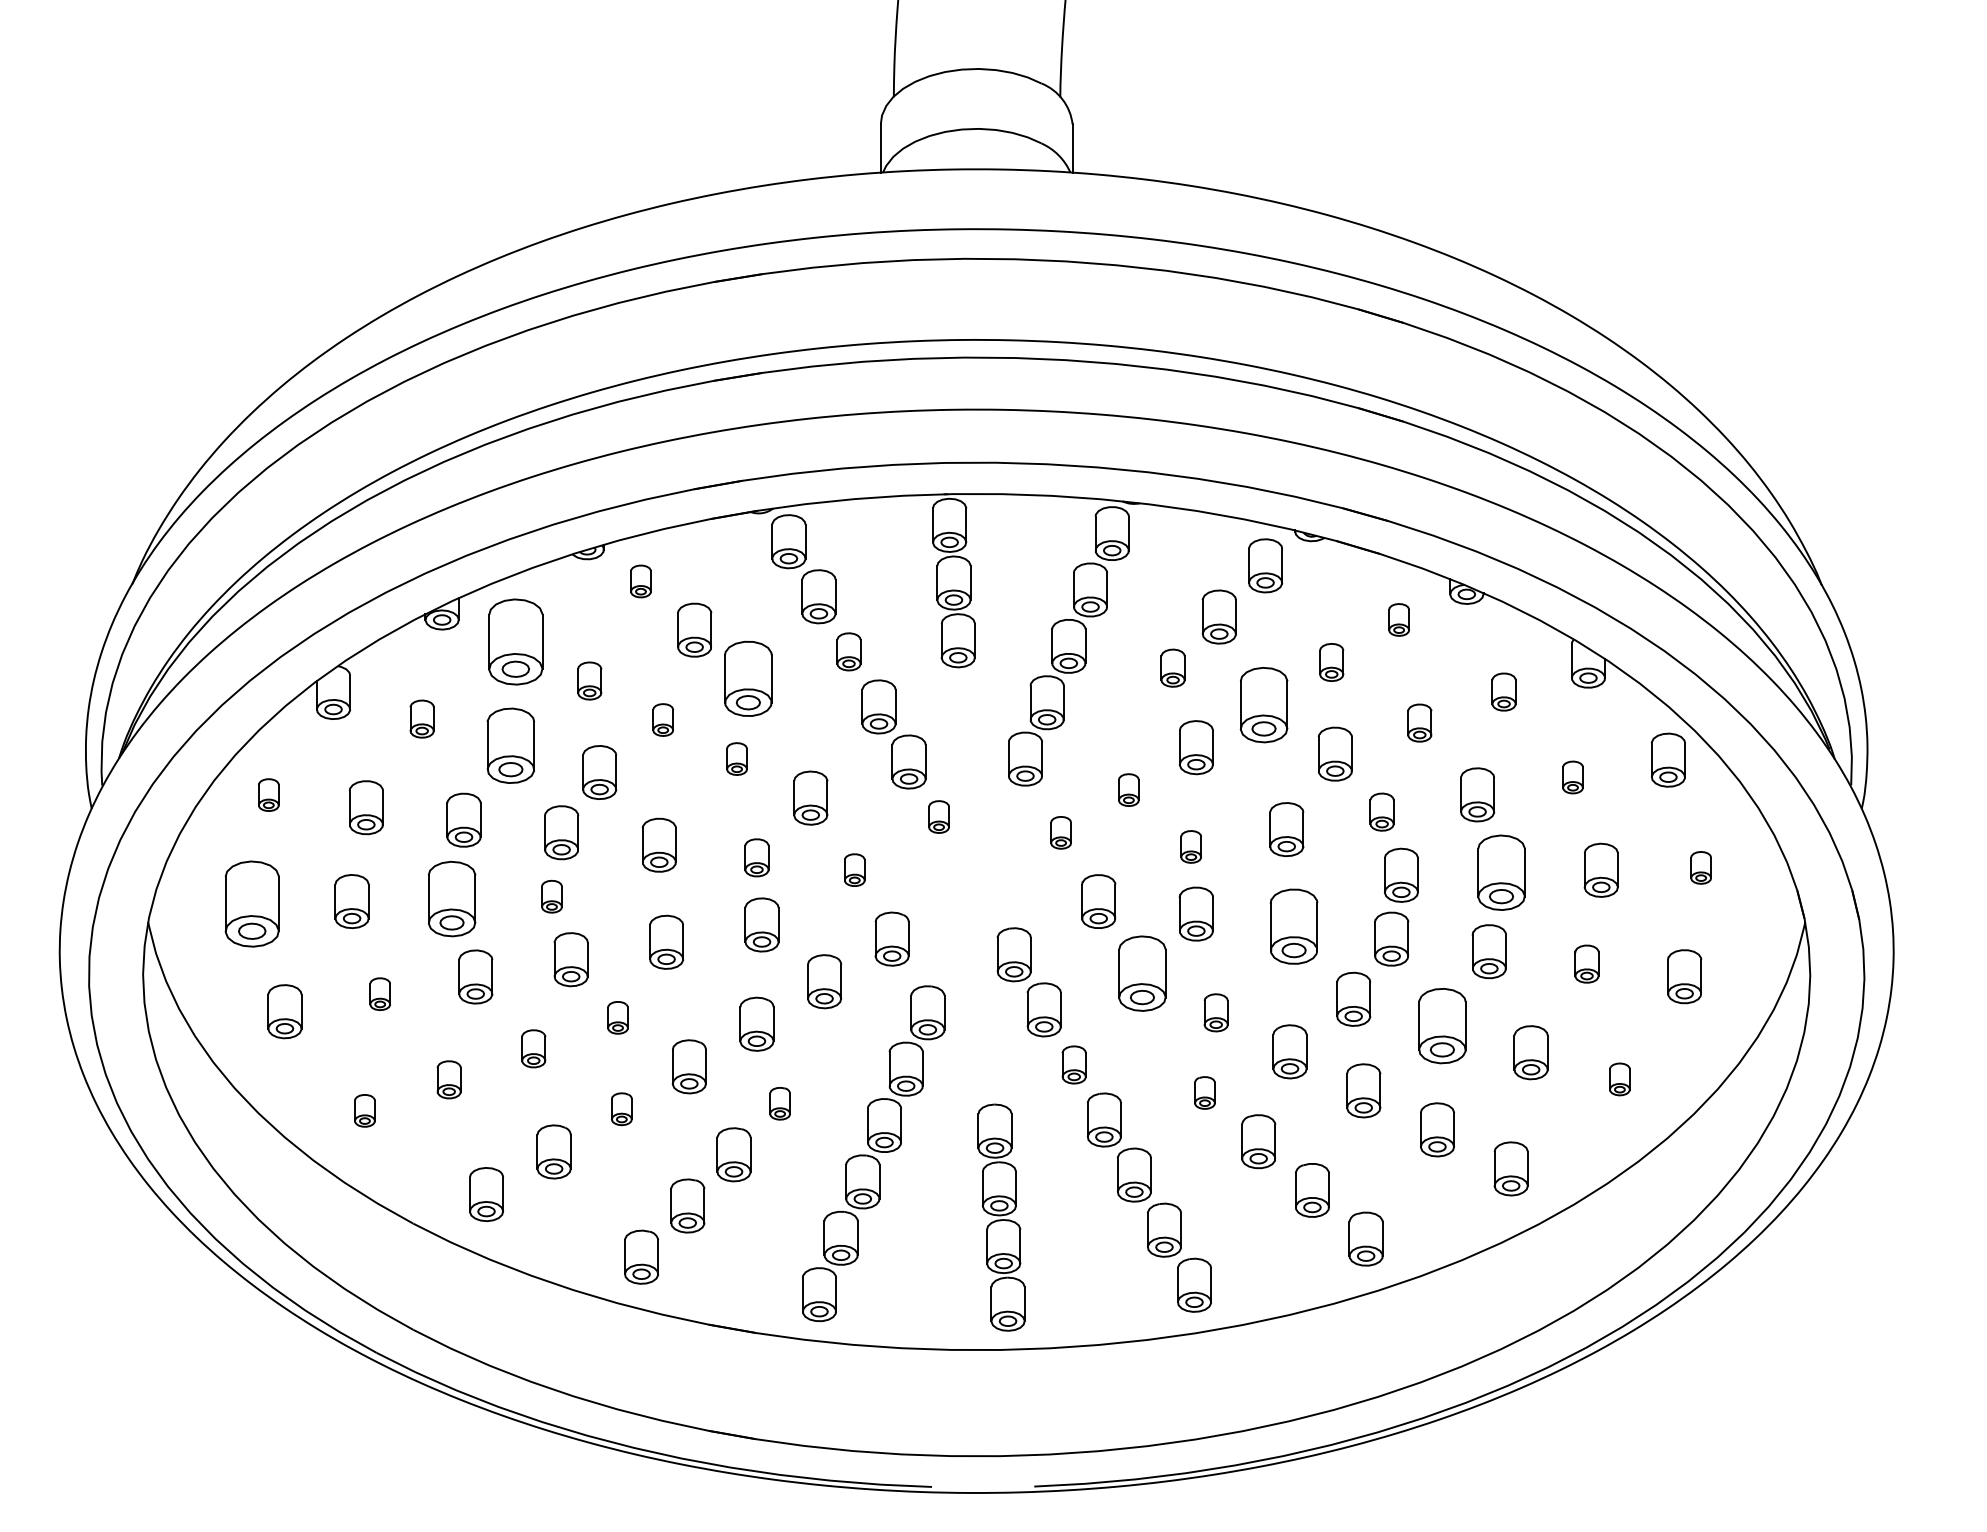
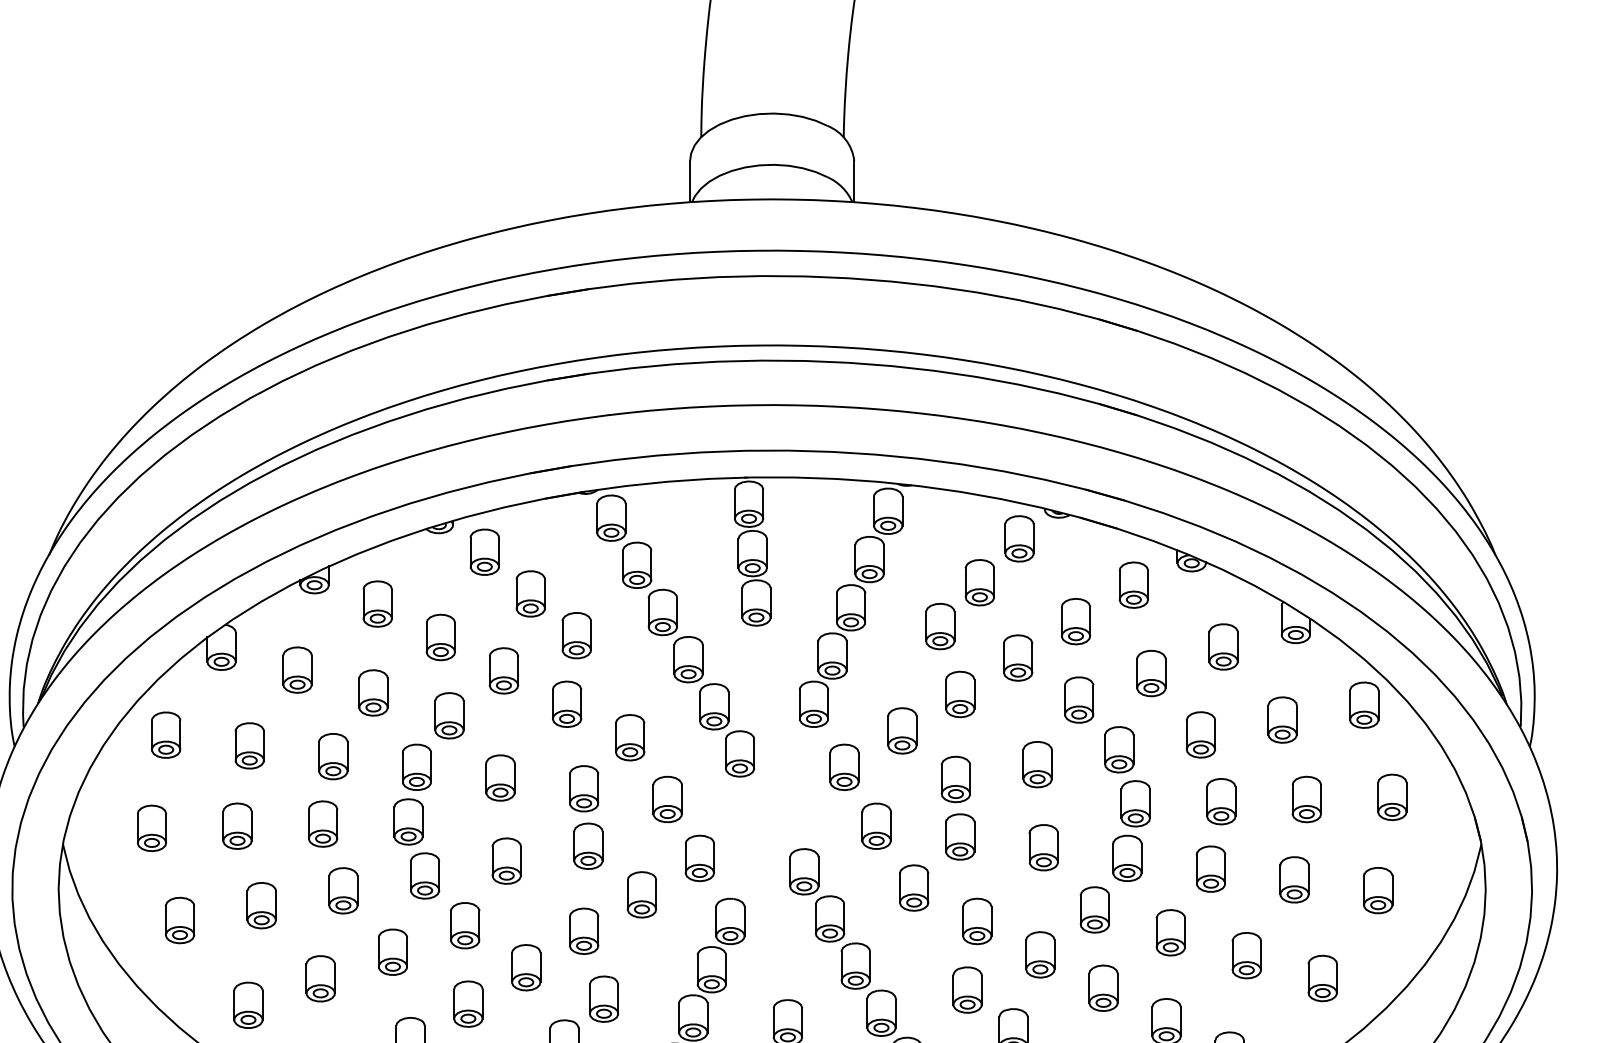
part: (640, 581) -> (484, 552), size x1.67
part: (1398, 619) -> (1133, 584), size x1.67
part: (515, 641) -> (377, 603), size x0.62
part: (848, 651) -> (662, 612), size x1.43
part: (1331, 662) -> (1075, 621), size x1.43
part: (1172, 667) -> (939, 625), size x1.43
part: (748, 678) -> (576, 635), size x0.71
part: (589, 680) -> (440, 637), size x1.43
part: (1503, 691) -> (1223, 646), size x1.43
part: (1263, 704) -> (1017, 657), size x0.71
part: (421, 718) -> (296, 669), size x1.43
part: (662, 719) -> (503, 670), size x1.67
part: (1419, 722) -> (1151, 672), size x1.43
part: (510, 745) -> (373, 692), size x0.71
part: (736, 758) -> (566, 703), size x1.67
part: (1572, 777) -> (1282, 720), size x1.67
part: (1128, 789) -> (902, 730), size x1.67
part: (268, 794) -> (165, 734), size x1.67
part: (1381, 811) -> (1118, 749), size x1.43
part: (938, 816) -> (739, 753), size x1.67
part: (1060, 832) -> (843, 767), size x1.67
part: (1190, 846) -> (955, 779), size x1.67
part: (756, 857) -> (583, 788), size x1.43
part: (1700, 867) -> (1391, 797), size x1.67
part: (854, 869) -> (667, 798), size x1.67
part: (1500, 872) -> (1220, 801), size x0.71
part: (551, 896) -> (408, 821), size x1.67
part: (451, 898) -> (322, 823), size x0.71
part: (251, 903) -> (151, 827), size x0.62
part: (1293, 926) -> (1043, 847), size x0.71
part: (1586, 963) -> (1294, 879), size x1.43
part: (1142, 973) -> (914, 887), size x0.71
part: (379, 993) -> (260, 904), size x1.67
part: (1215, 1012) -> (976, 921), size x1.43
part: (617, 1017) -> (464, 925), size x1.67
part: (1442, 1025) -> (1170, 932), size x0.71
part: (533, 1048) -> (392, 952), size x1.43
part: (1073, 1064) -> (855, 965), size x1.43
part: (448, 1079) -> (320, 978), size x1.43
part: (1619, 1079) -> (1322, 978), size x1.67
part: (1204, 1092) -> (967, 989), size x1.67
part: (779, 1103) -> (603, 999), size x1.67
part: (621, 1108) -> (468, 1003), size x1.67
part: (364, 1110) -> (248, 1005), size x1.67

